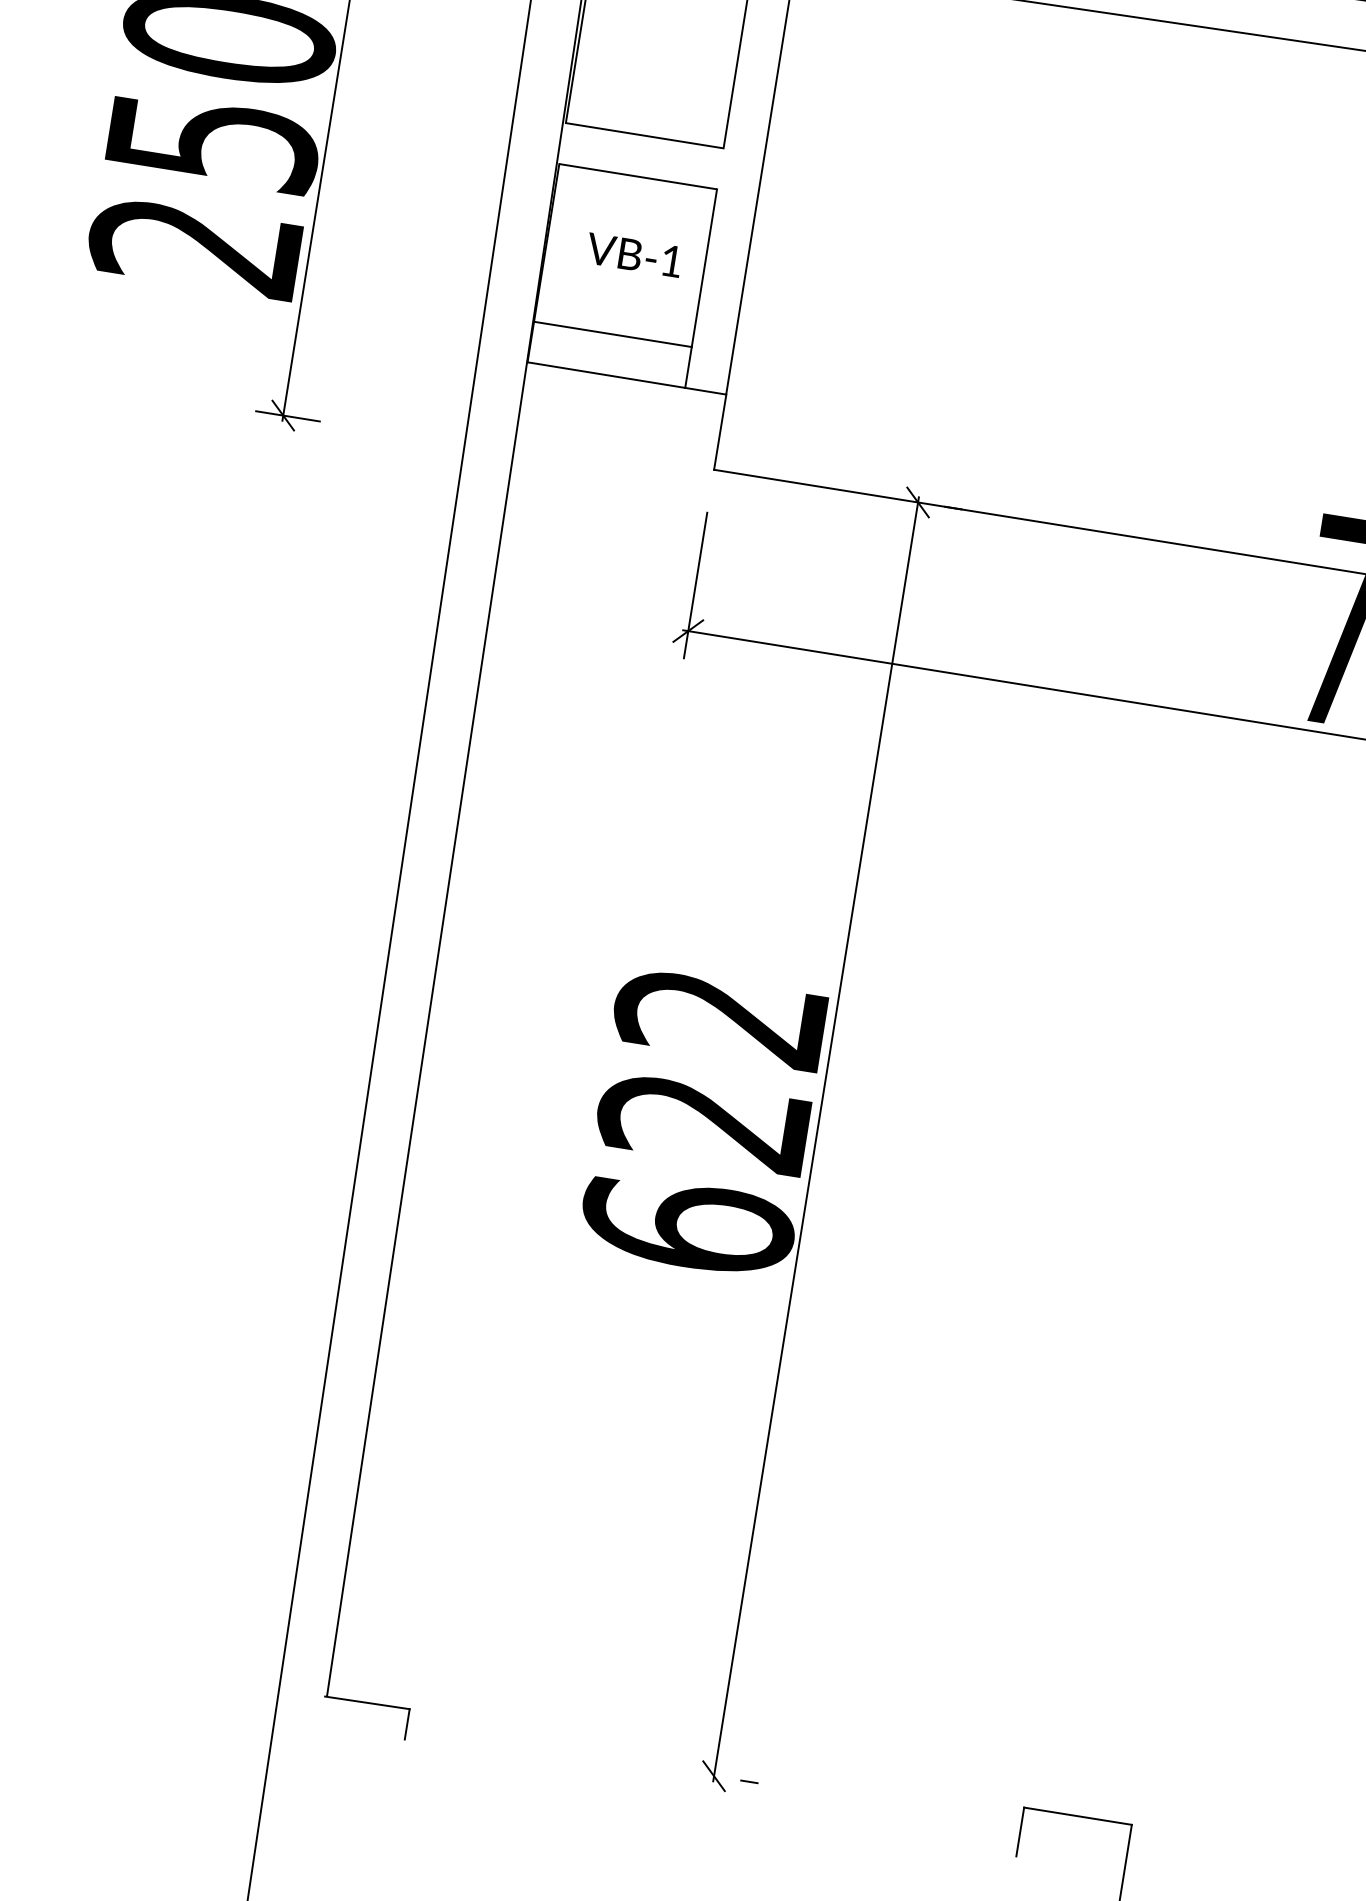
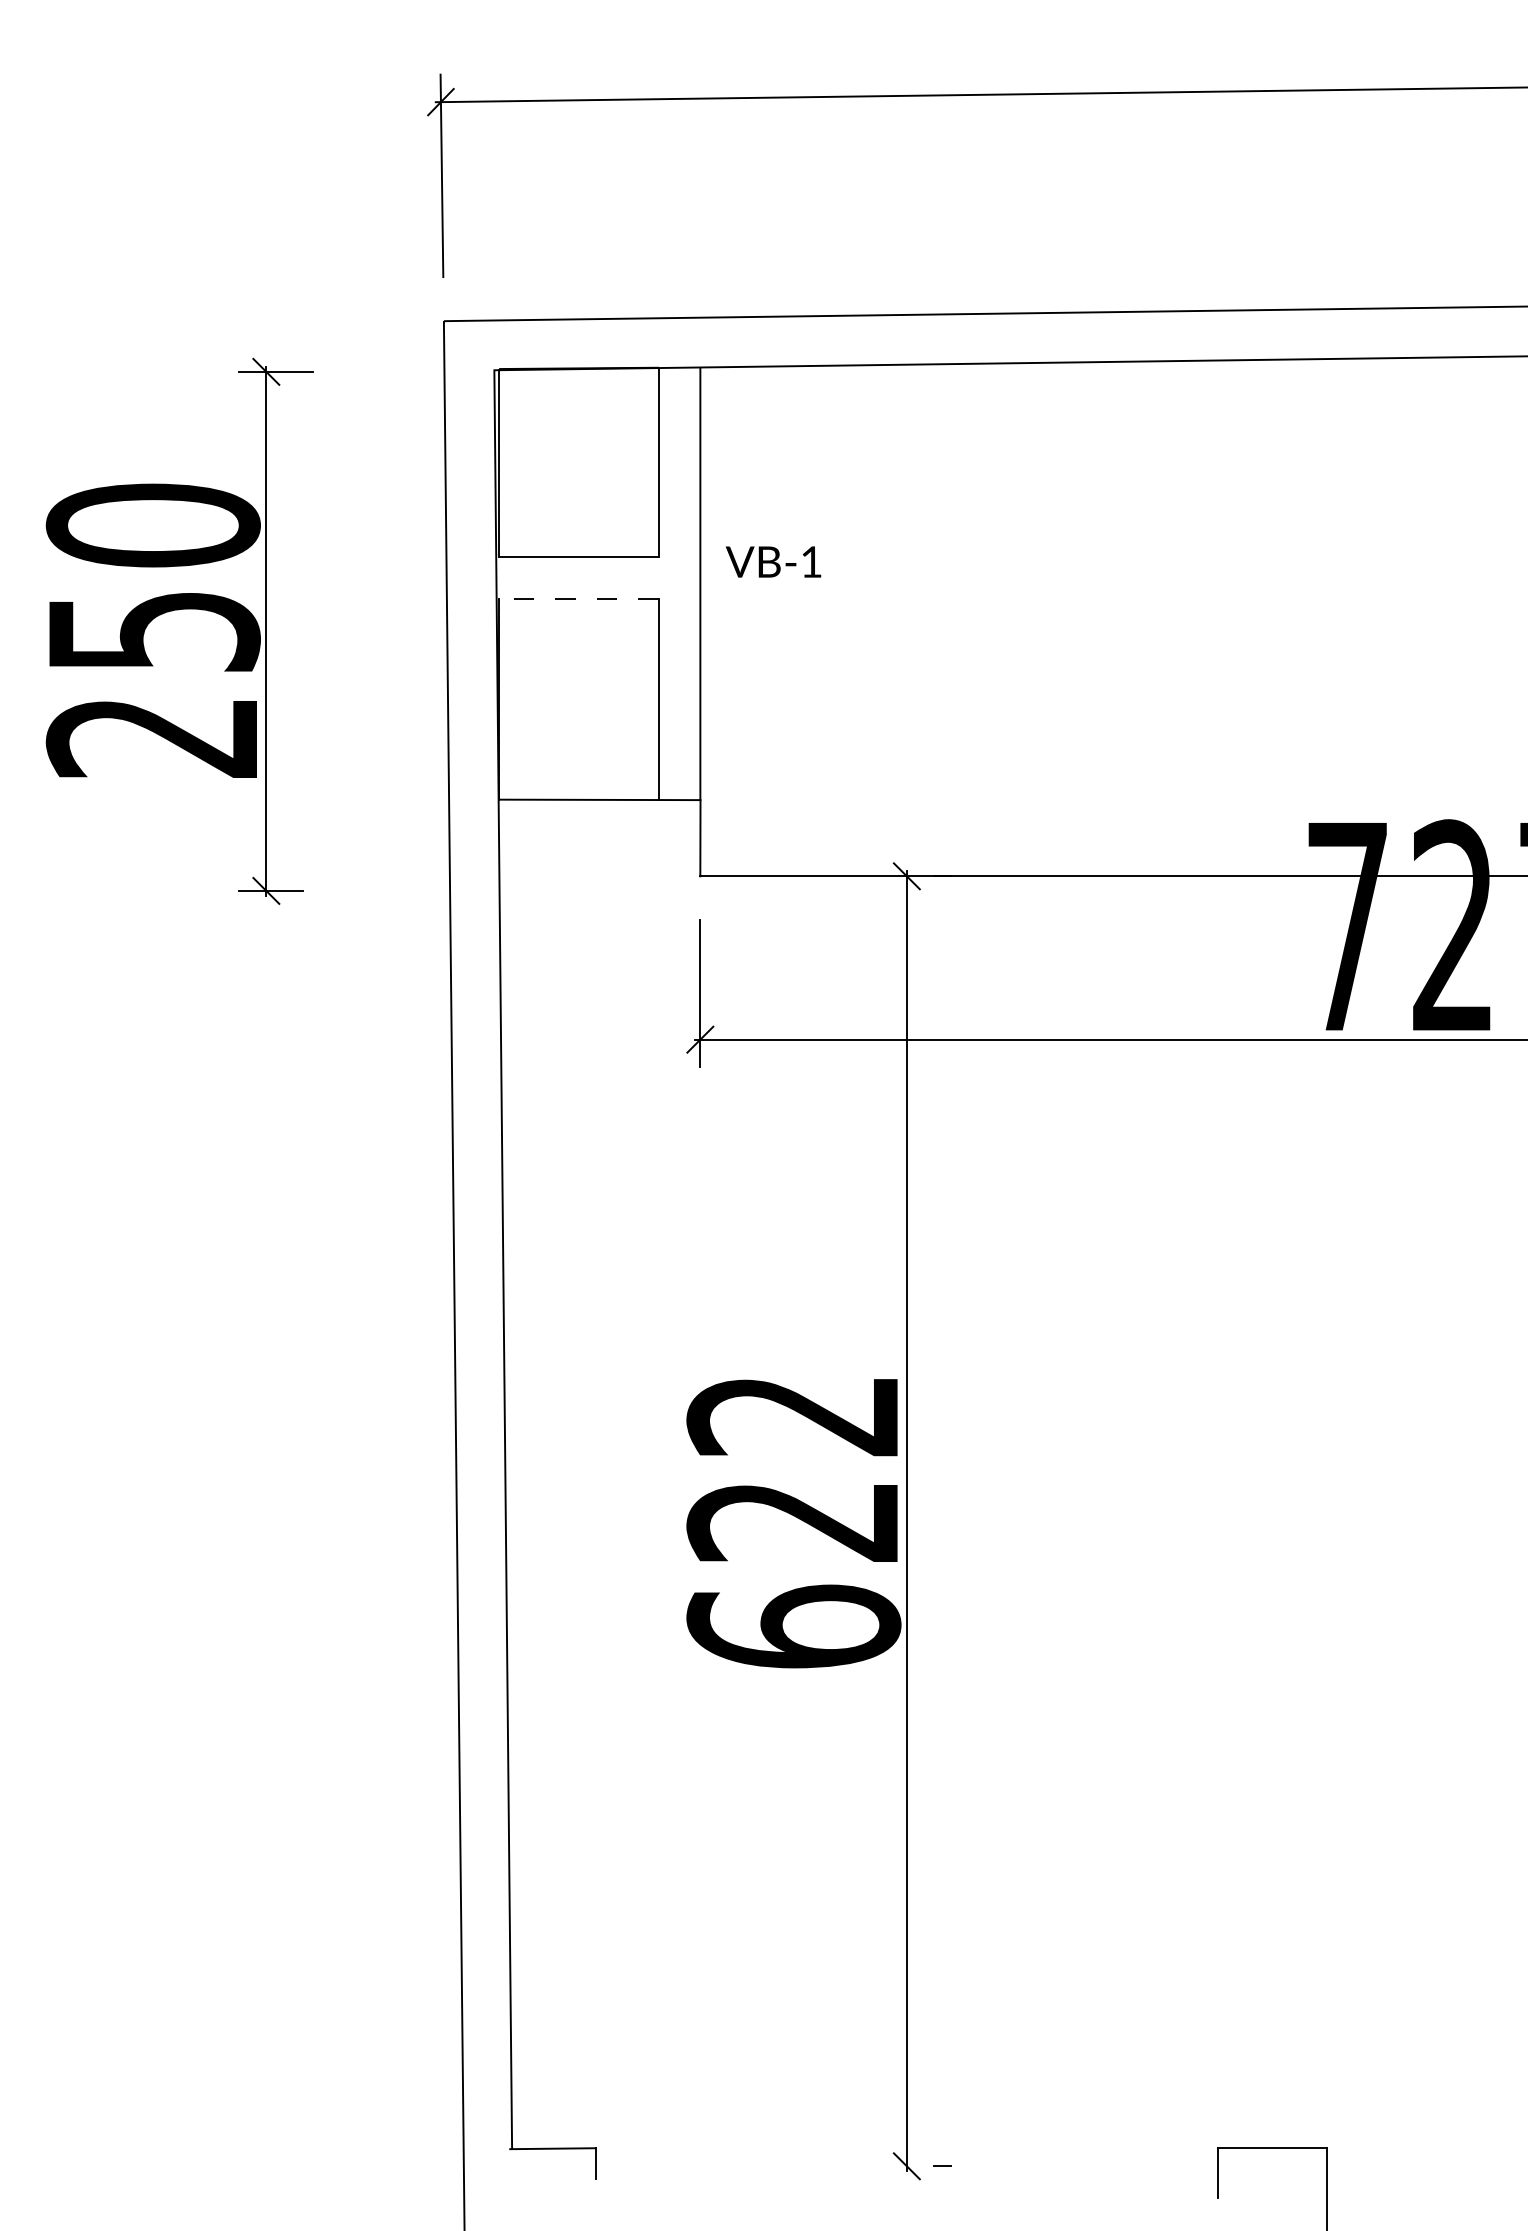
line: (637, 176) -> (578, 598), solid -> dashed
text: (634, 254) -> (773, 561), moved
line: (612, 334) -> (578, 758), removed

